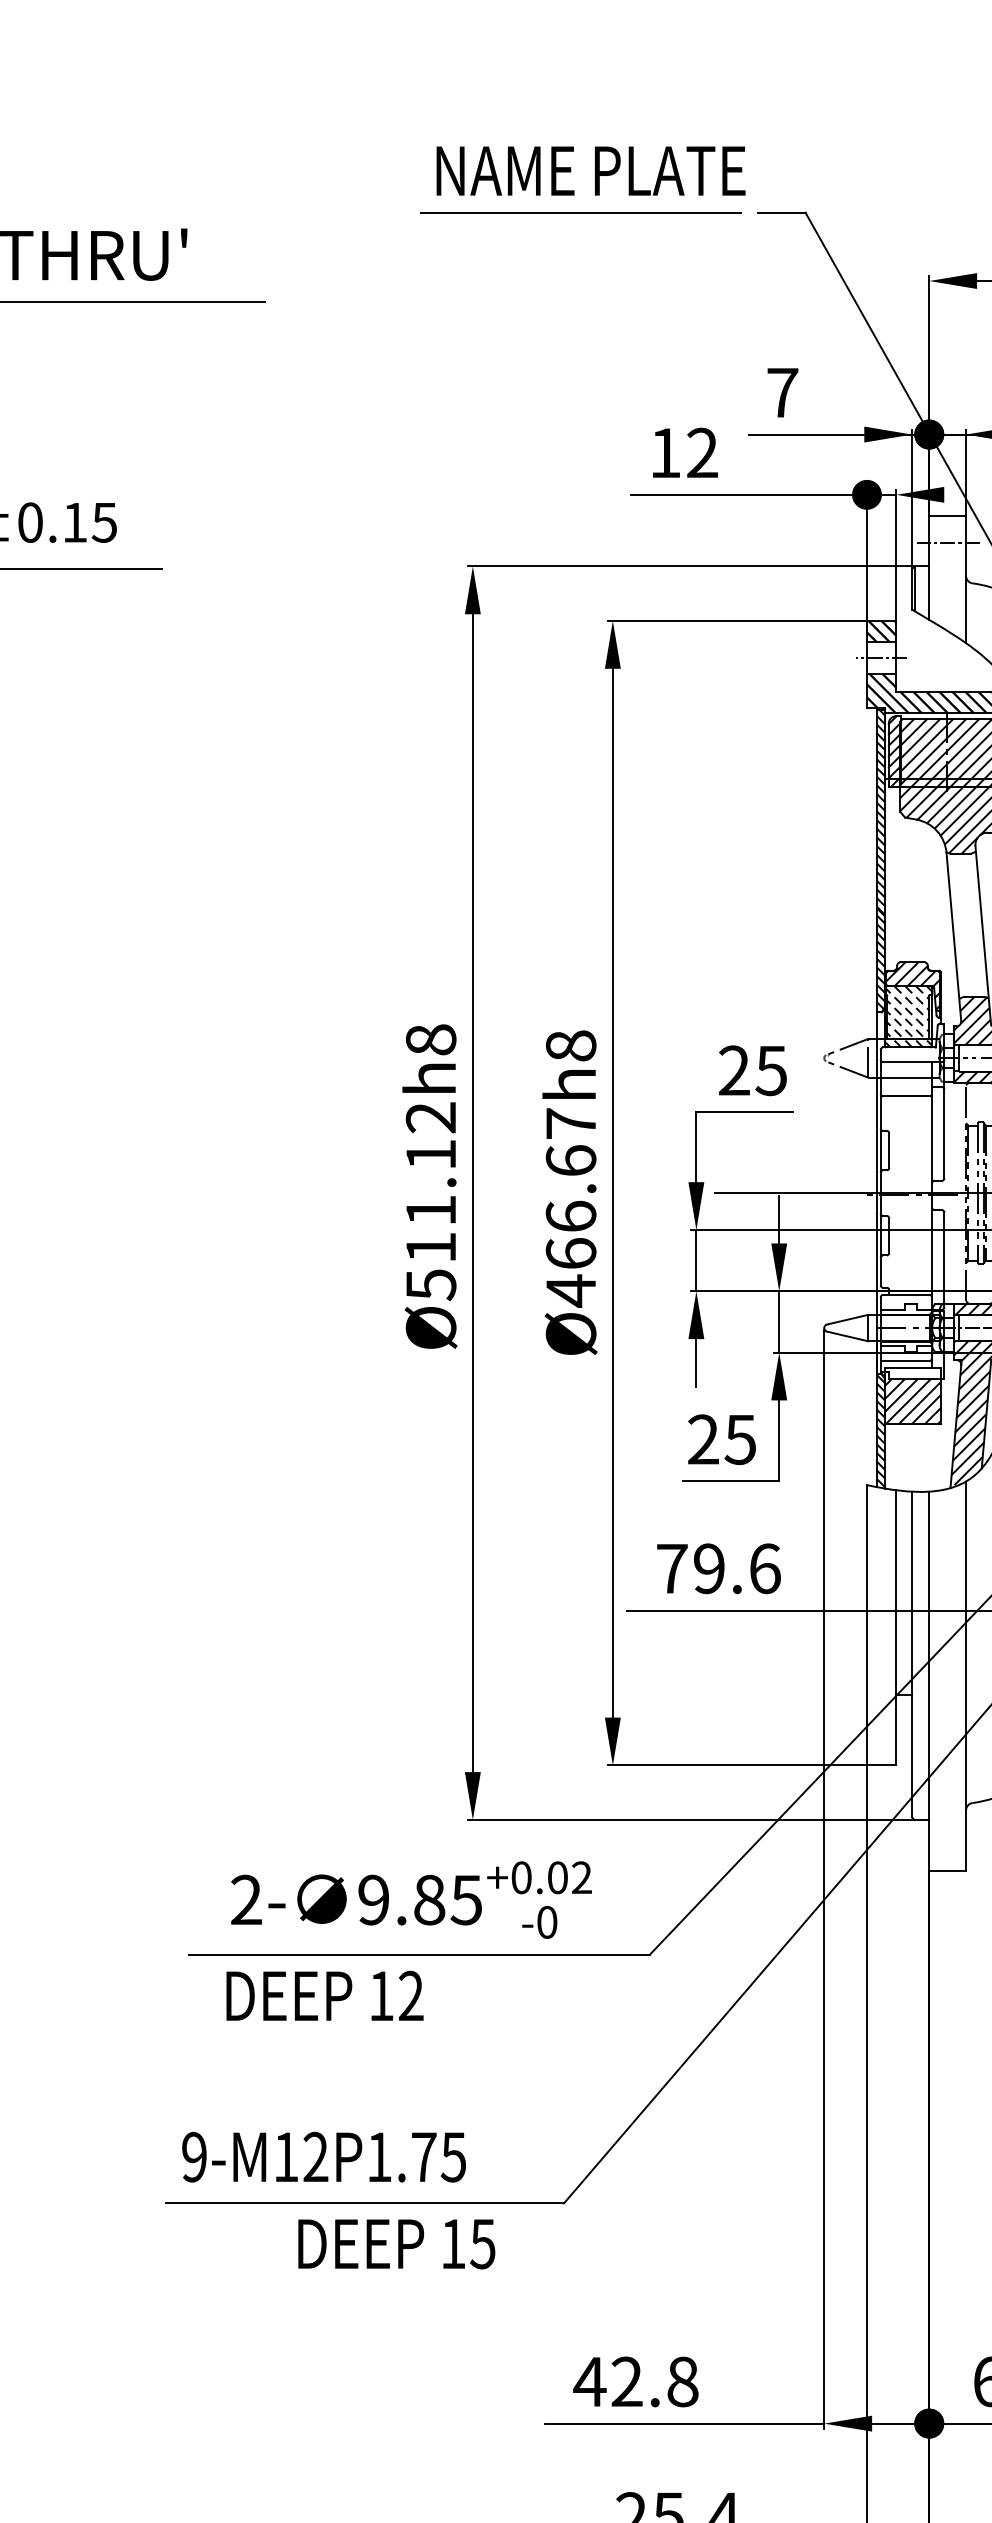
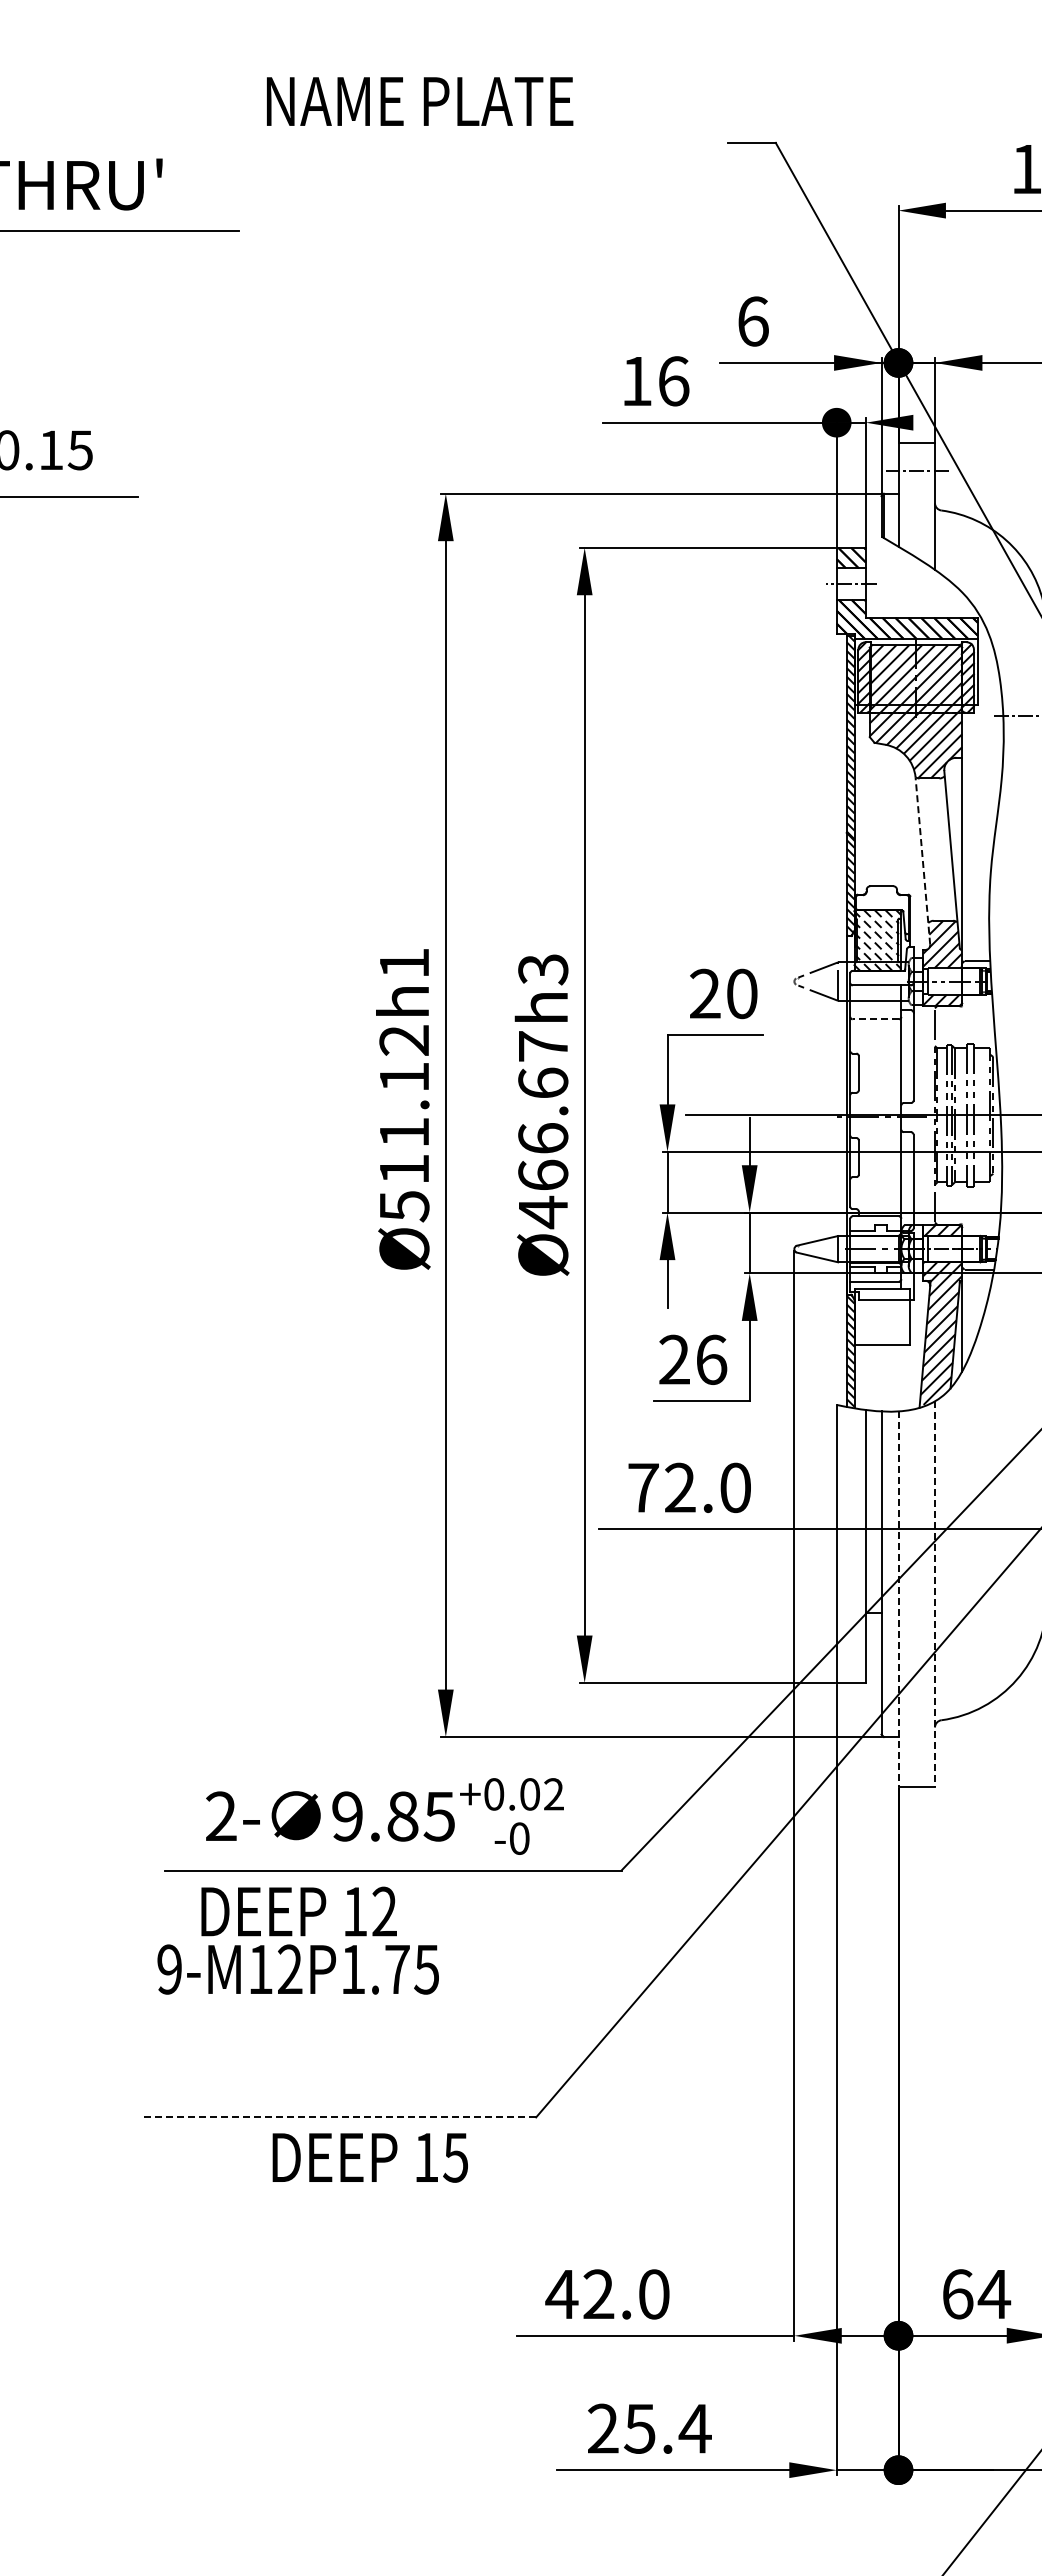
text: (591, 171) -> (420, 101), moved
line: (580, 212) -> (552, 142), removed
text: (783, 392) -> (753, 321), 7 -> 6
text: (702, 453) -> (673, 381), 12 -> 16
line: (953, 937) -> (922, 861), solid -> dashed
hatch: (912, 985) -> (881, 909), removed
text: (431, 1040) -> (404, 963), Ø511.12h8 -> Ø511.12h1
text: (571, 1046) -> (543, 969), Ø466.67h8 -> Ø466.67h3
text: (770, 1070) -> (741, 993), 25 -> 20
line: (906, 1096) -> (875, 1019), solid -> dashed
hatch: (913, 1397) -> (882, 1318), removed
text: (740, 1439) -> (711, 1359), 25 -> 26
text: (737, 1568) -> (708, 1487), 79.6 -> 72.0
line: (966, 1676) -> (935, 1594), solid -> dashed
line: (929, 1681) -> (898, 1599), solid -> dashed
text: (323, 2157) -> (297, 1969), moved
line: (364, 2203) -> (338, 2117), solid -> dashed
text: (683, 2381) -> (654, 2294), 42.8 -> 42.0

